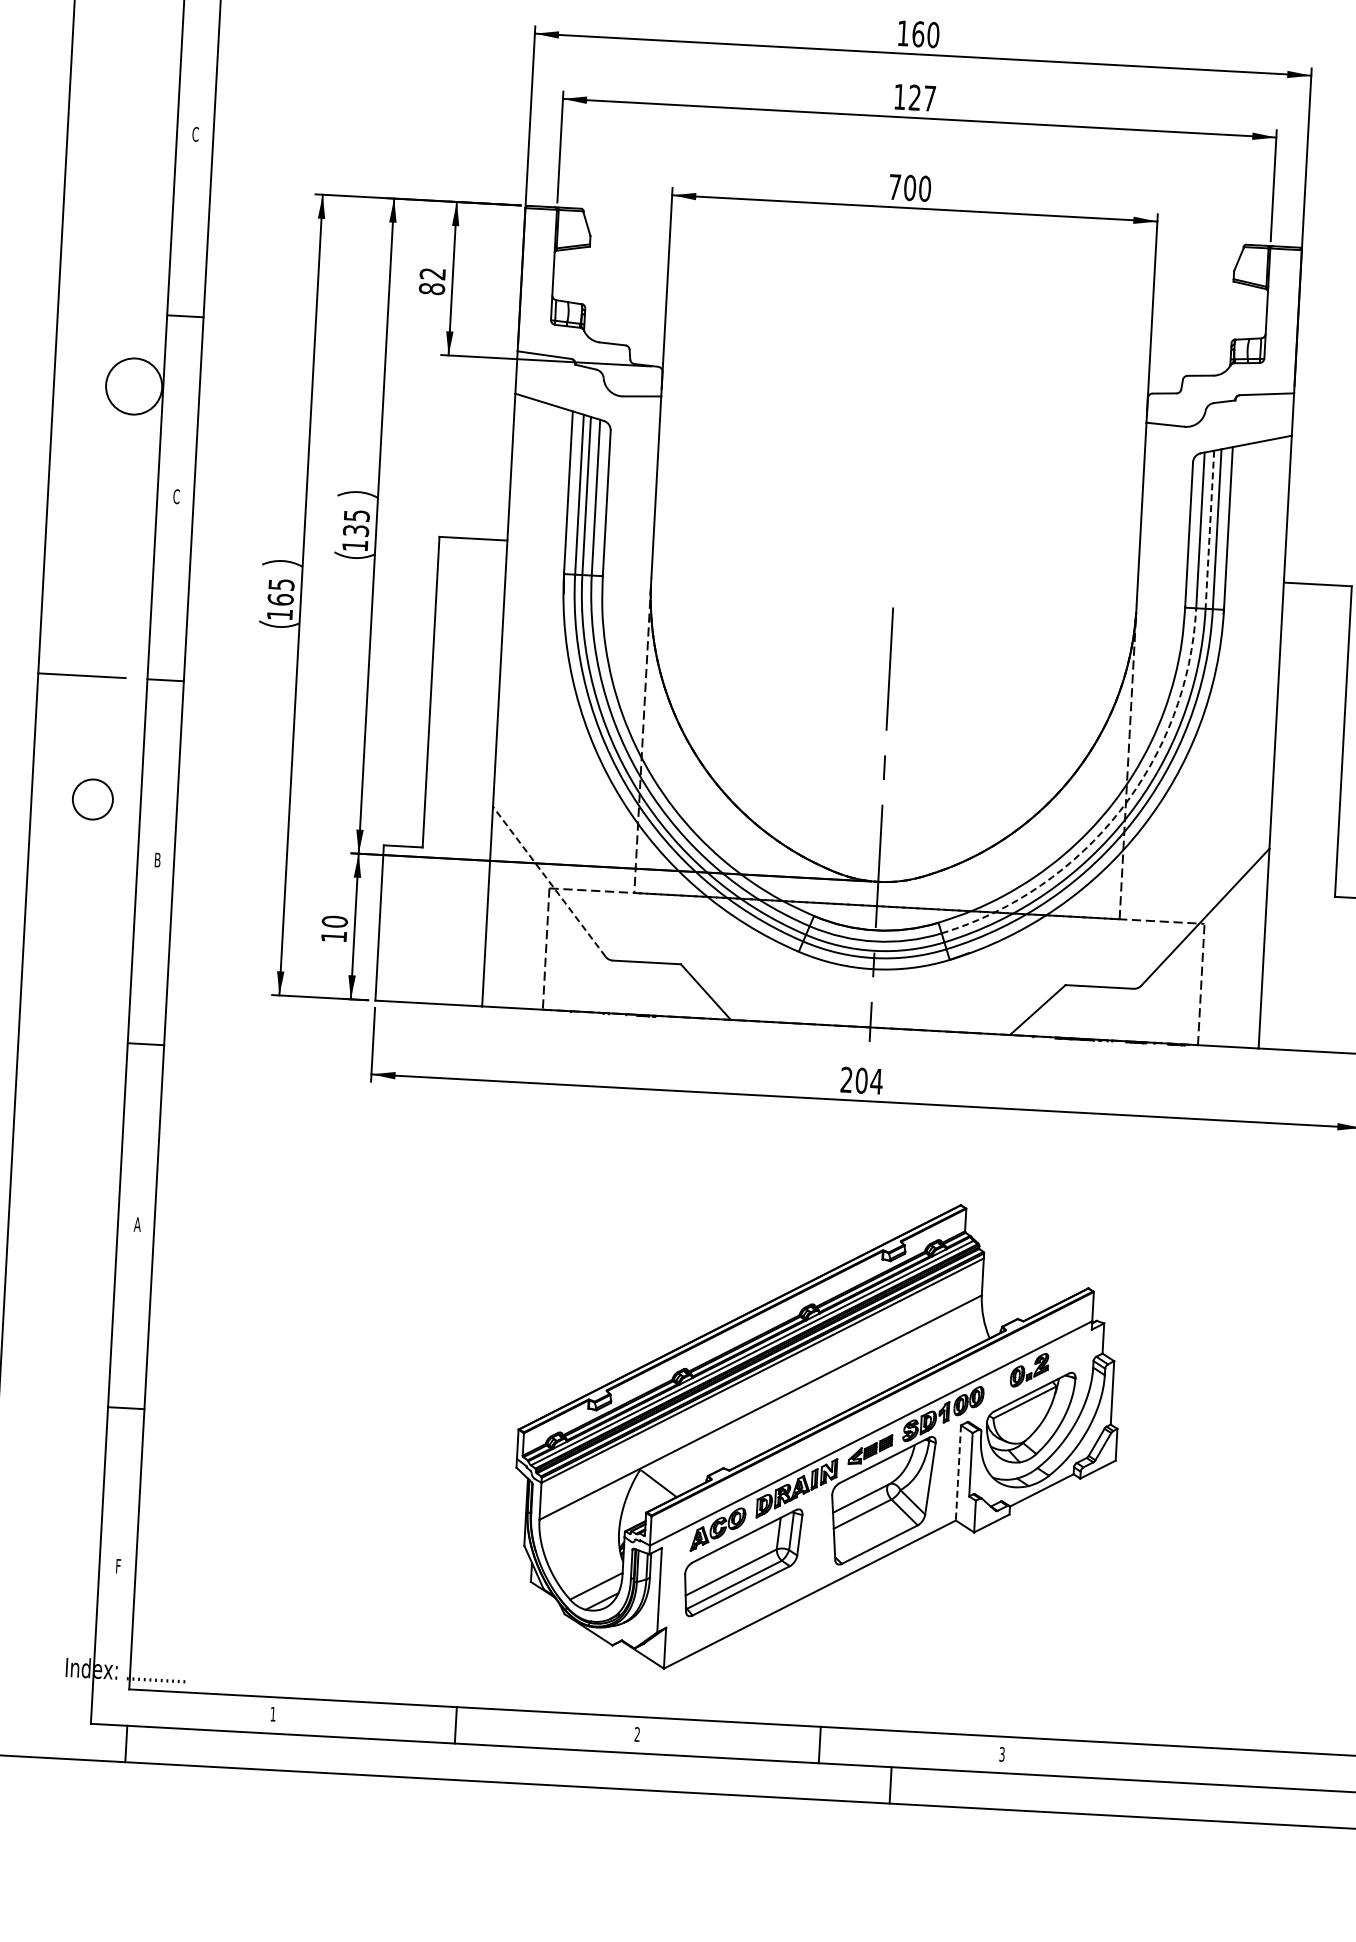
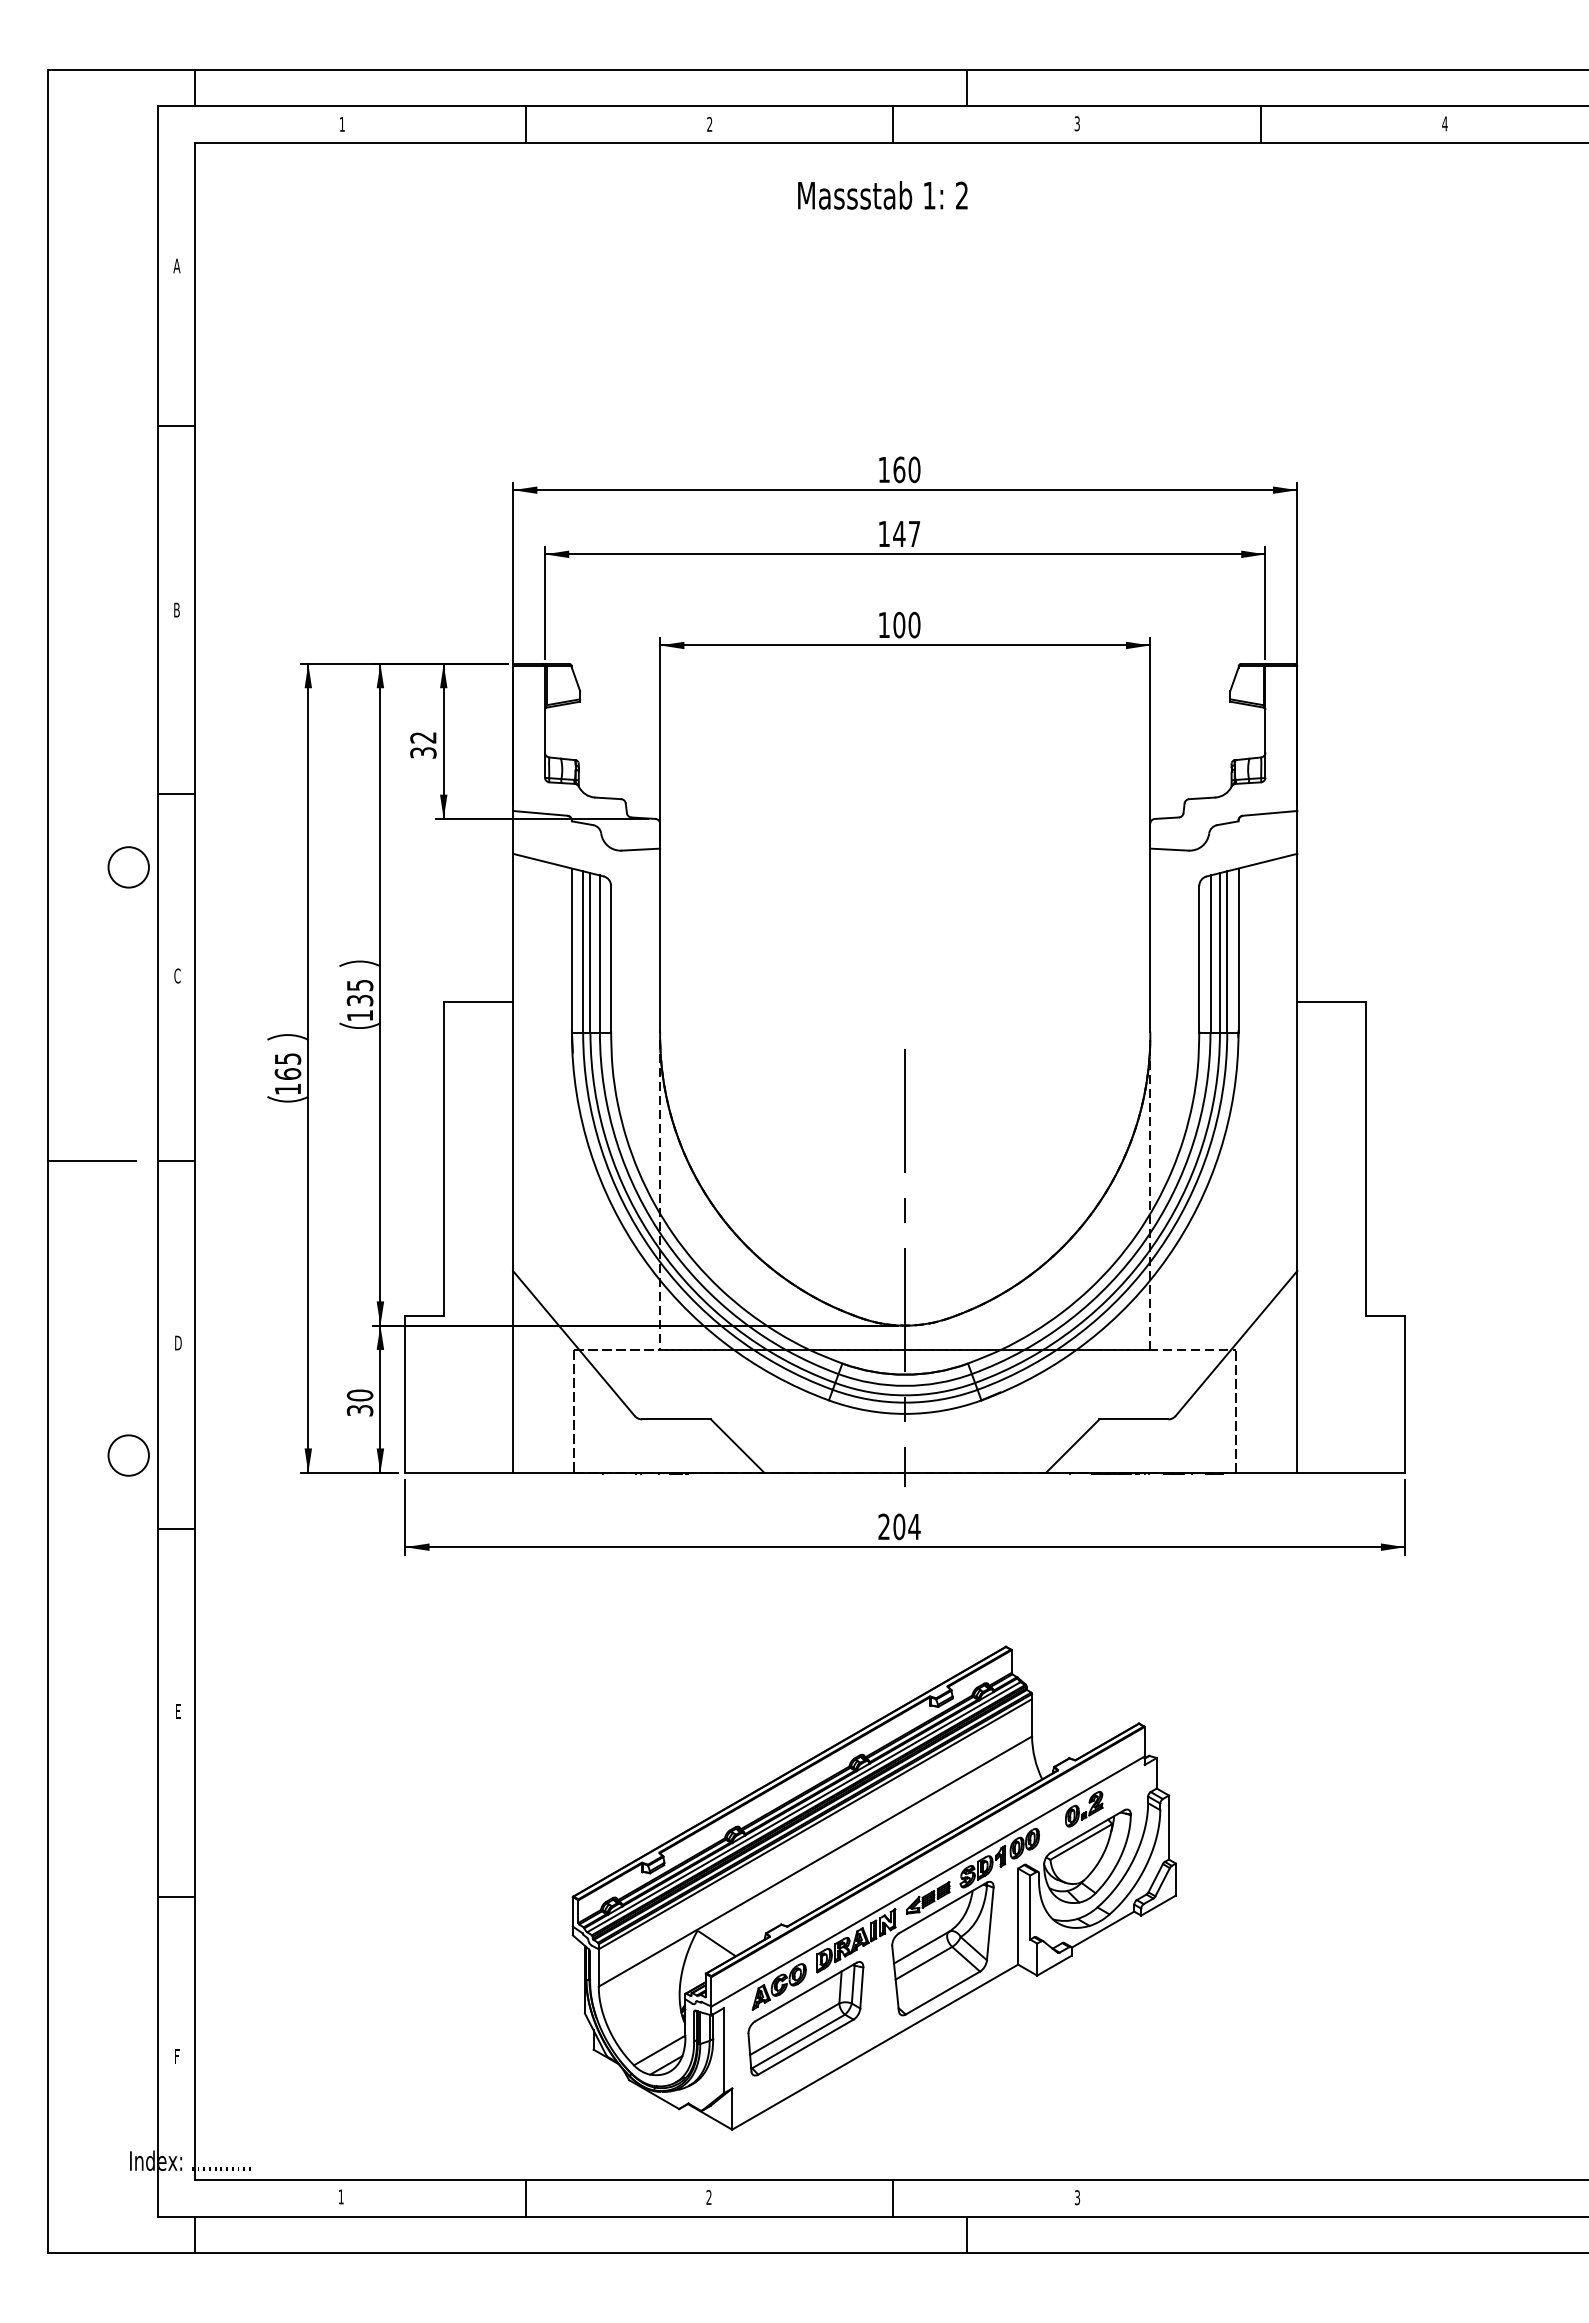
text: (915, 97) -> (899, 533), 127 -> 147
text: (195, 133) -> (176, 609), C -> B
text: (894, 186) -> (883, 624), 700 -> 100
text: (432, 288) -> (423, 752), 82 -> 32
circle: (133, 386) -> (128, 867), size x0.71
line: (1209, 529) -> (1219, 952), dashed -> solid
circle: (92, 799) -> (128, 1455), moved
arc: (1119, 811) -> (1144, 1241), dashed -> solid
text: (157, 859) -> (178, 1342), B -> D
line: (548, 881) -> (573, 1343), dashed -> solid
text: (333, 936) -> (359, 1410), 10 -> 30
text: (137, 1224) -> (177, 1711), A -> E
line: (958, 1473) -> (1018, 1917), dashed -> solid

